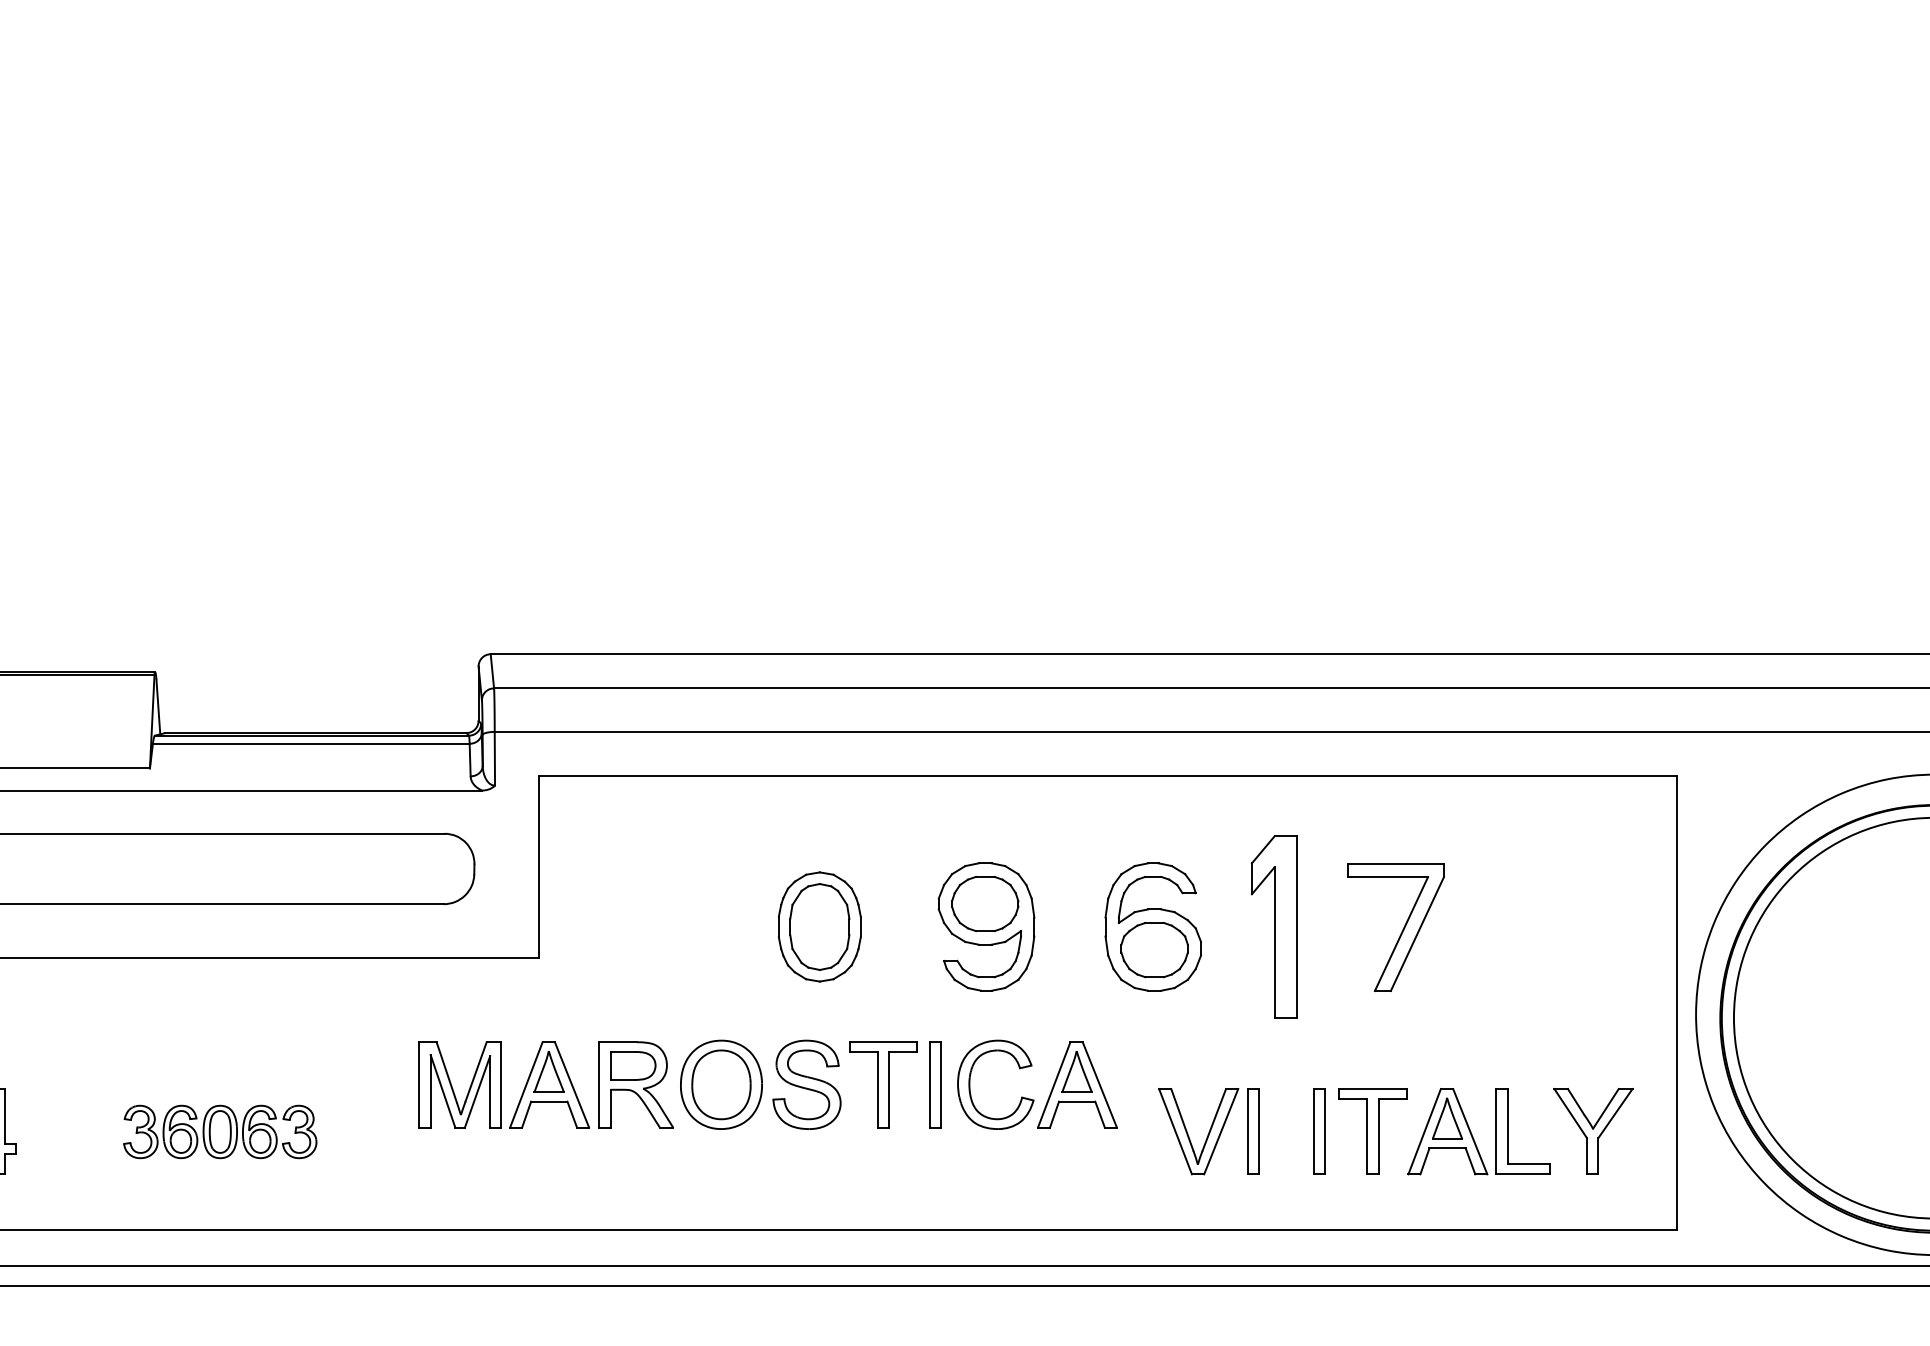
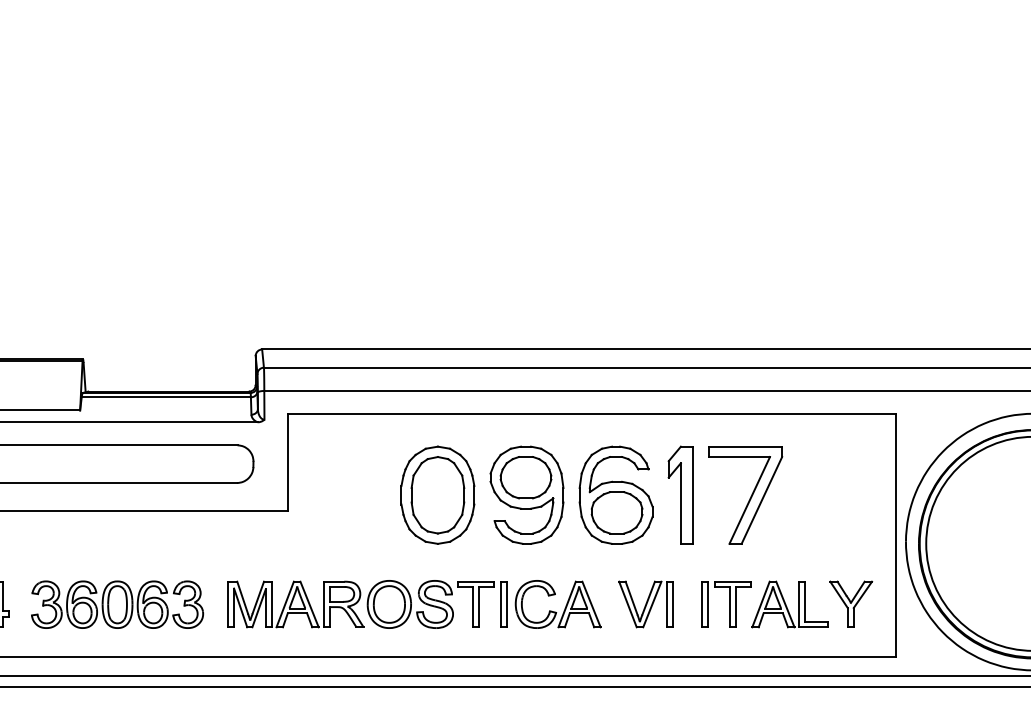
part: (818, 925) -> (437, 494), size x1.67
part: (985, 925) -> (526, 494), size x1.43
part: (1152, 925) -> (615, 494), size x1.43
part: (1395, 927) -> (745, 495), size x1.43
part: (768, 1084) -> (414, 604), moved
part: (219, 1131) -> (117, 604), size x1.67

